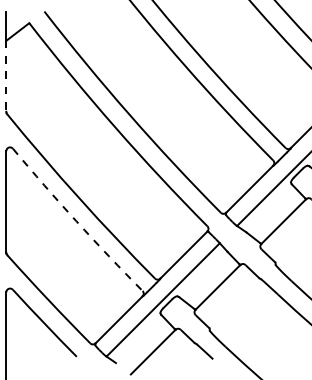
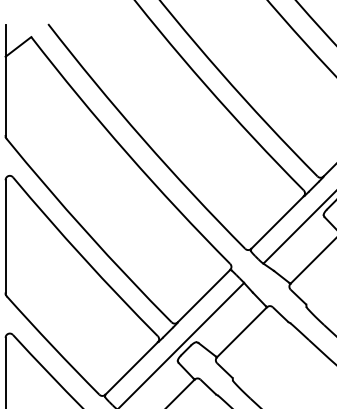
line: (6, 76) -> (5, 96), dashed -> solid
arc: (76, 221) -> (84, 258), dashed -> solid

